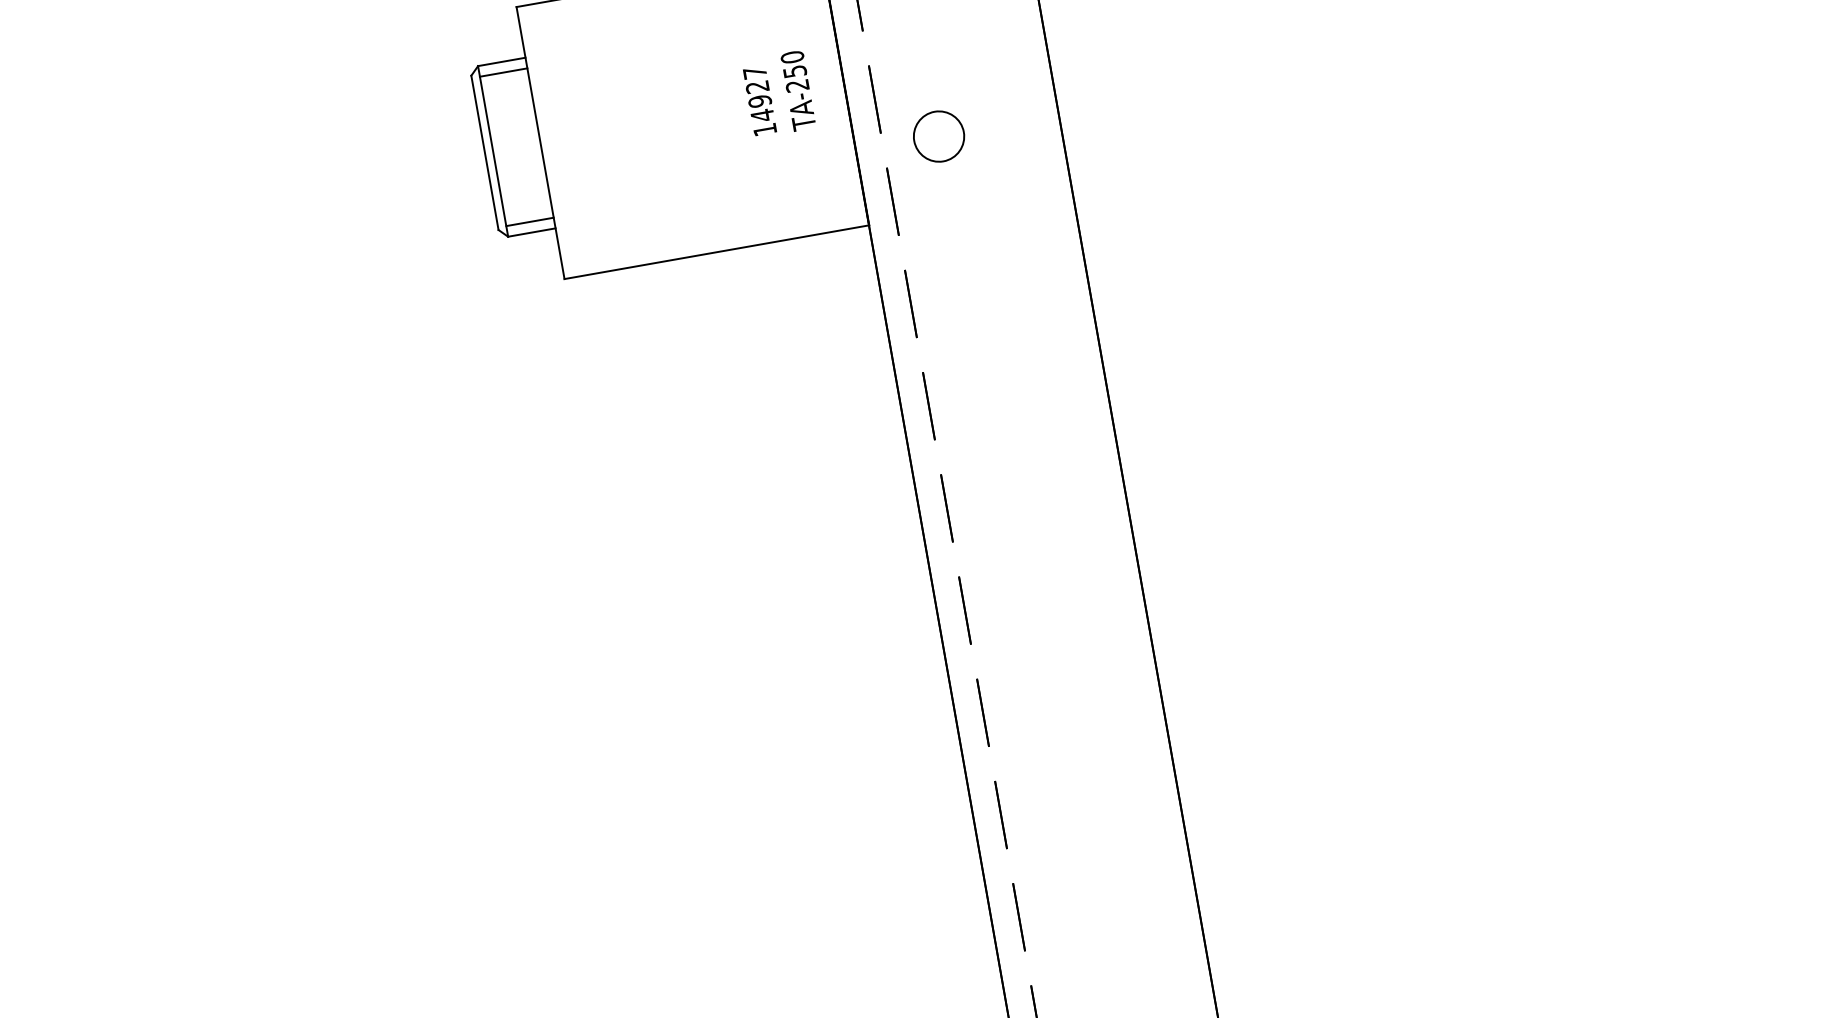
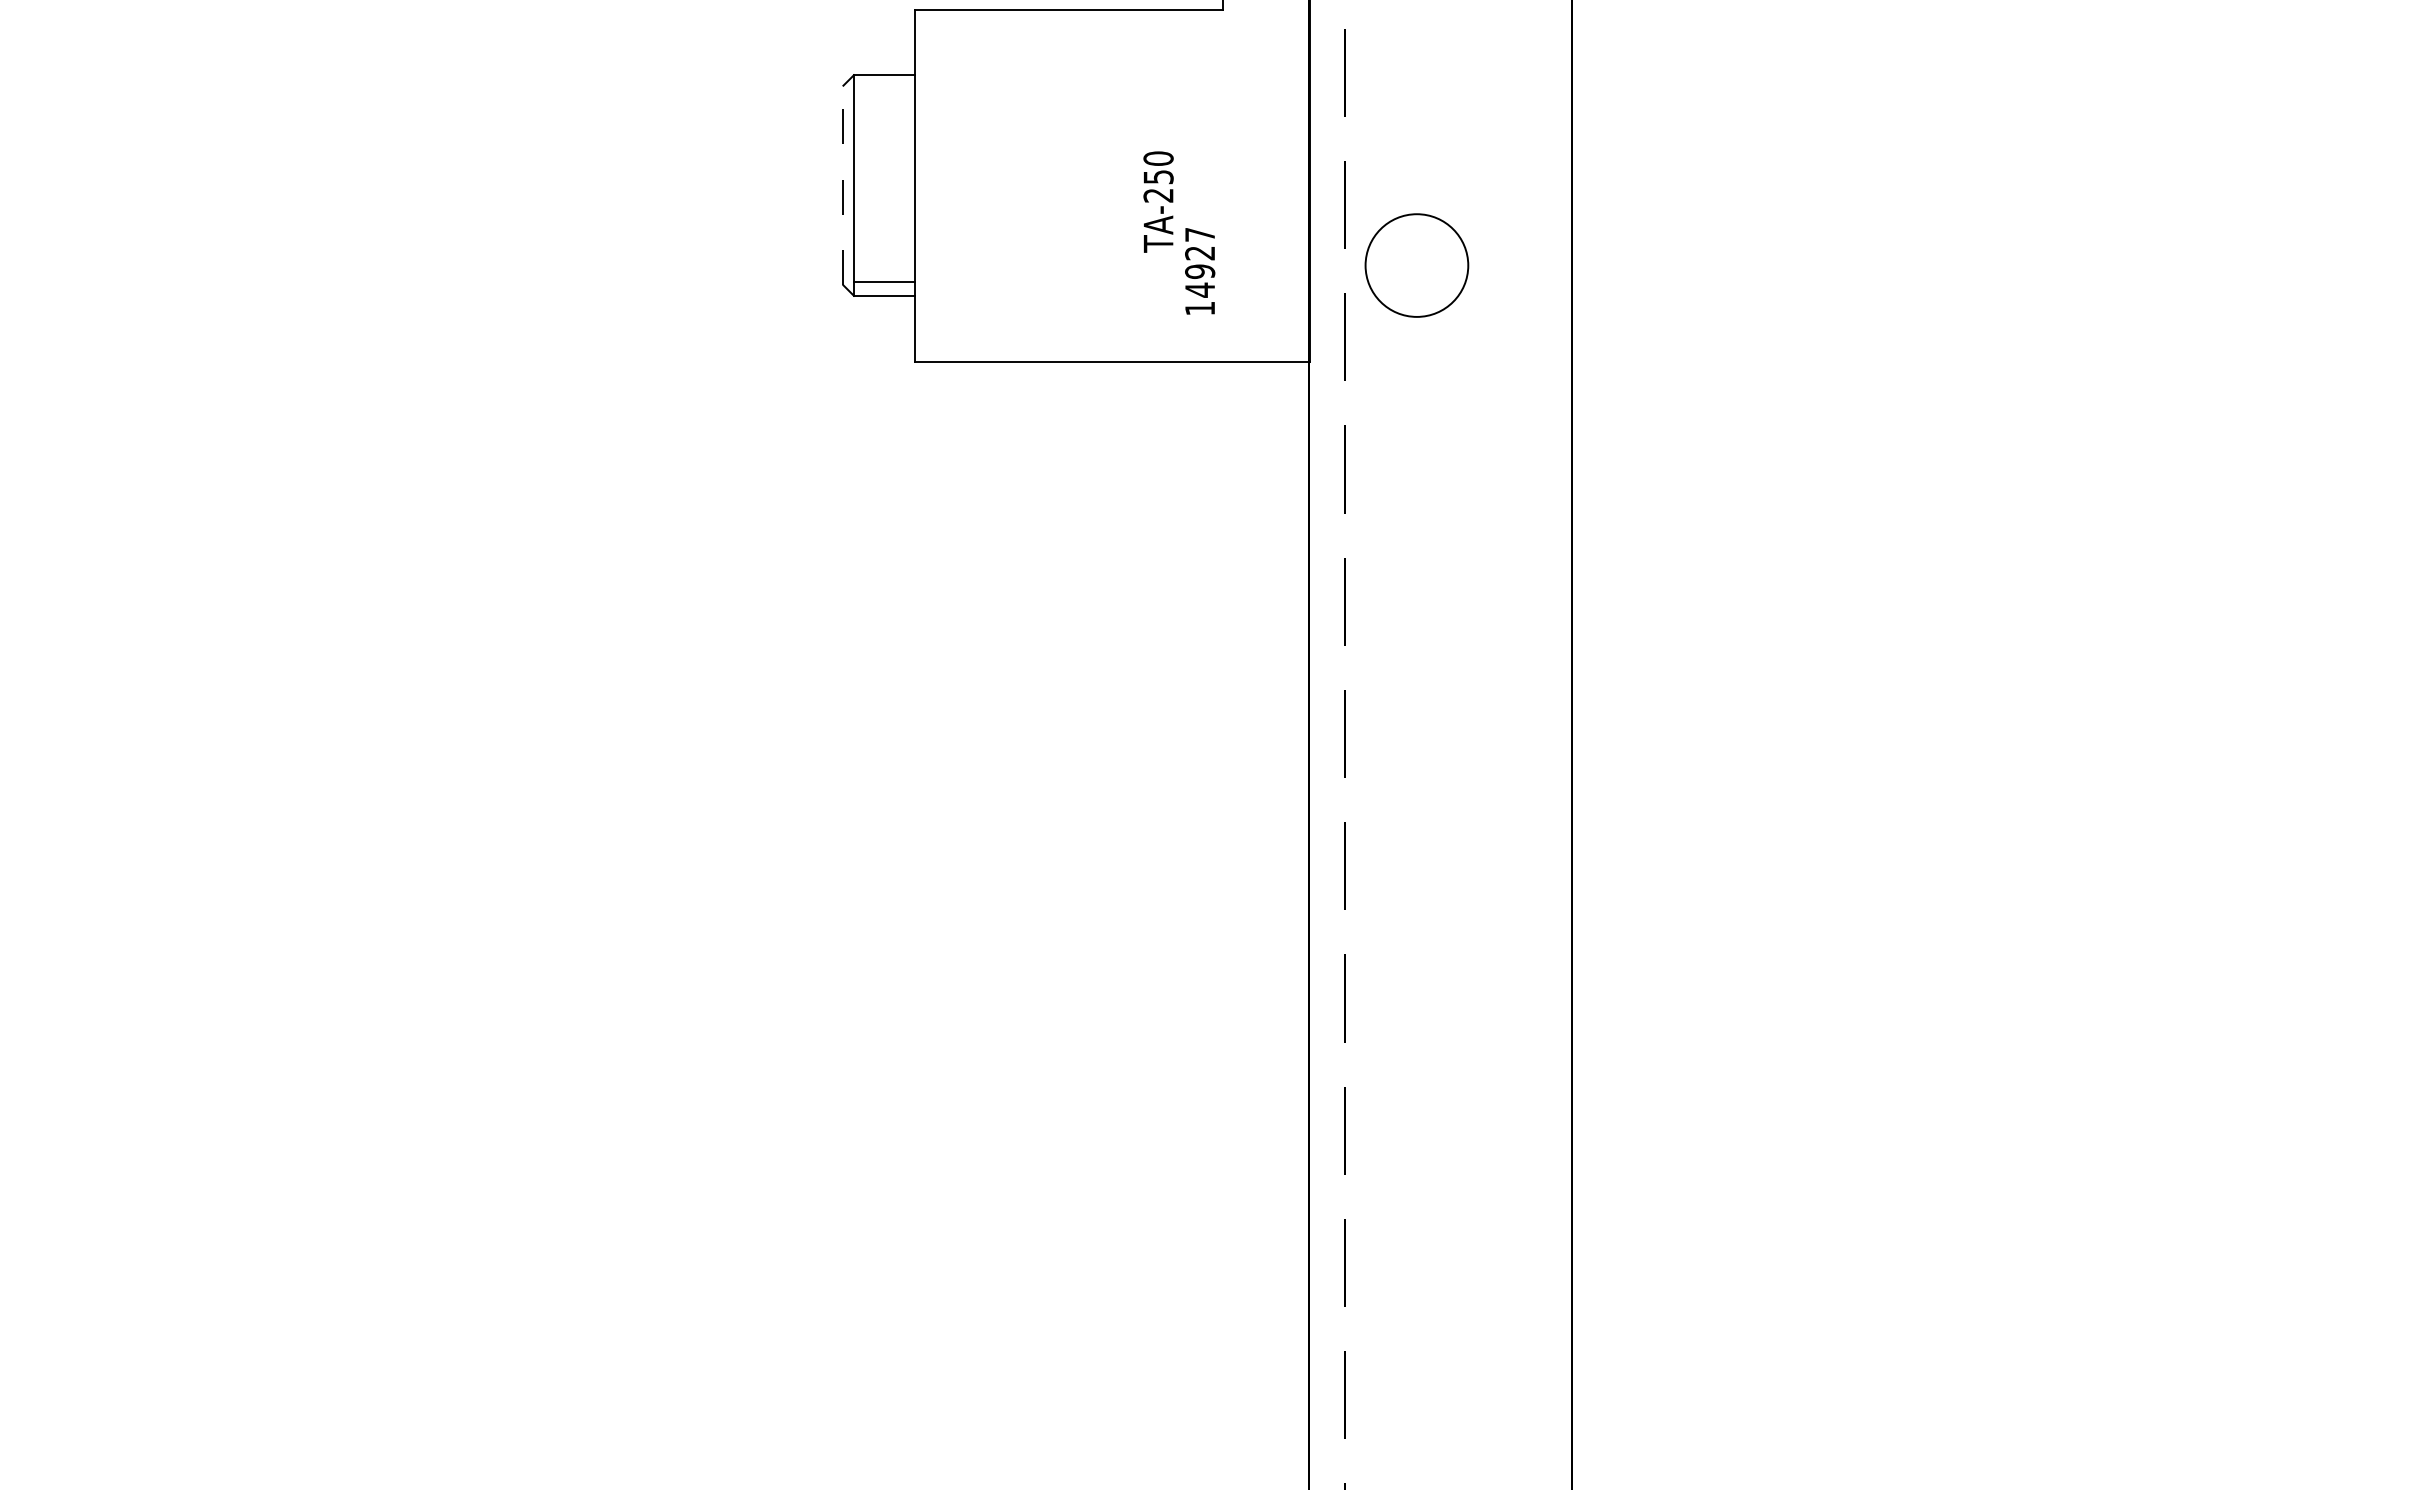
line: (503, 72) -> (884, 88), removed
text: (798, 90) -> (1158, 201), moved
text: (760, 101) -> (1200, 271), moved
circle: (938, 136) -> (1416, 265), size x1.6
line: (485, 152) -> (843, 185), solid -> dashed

